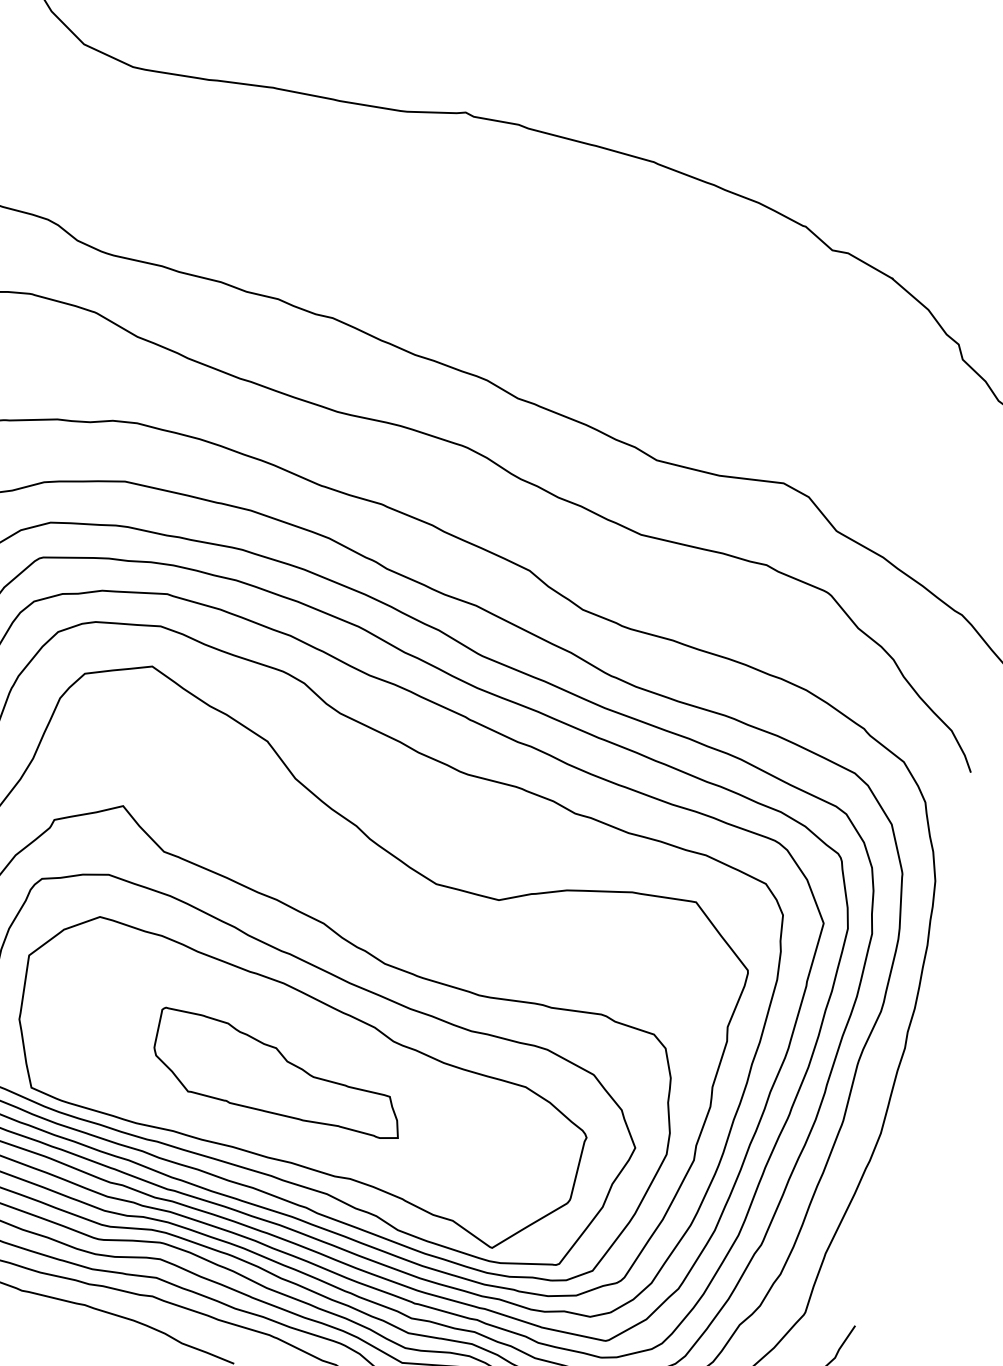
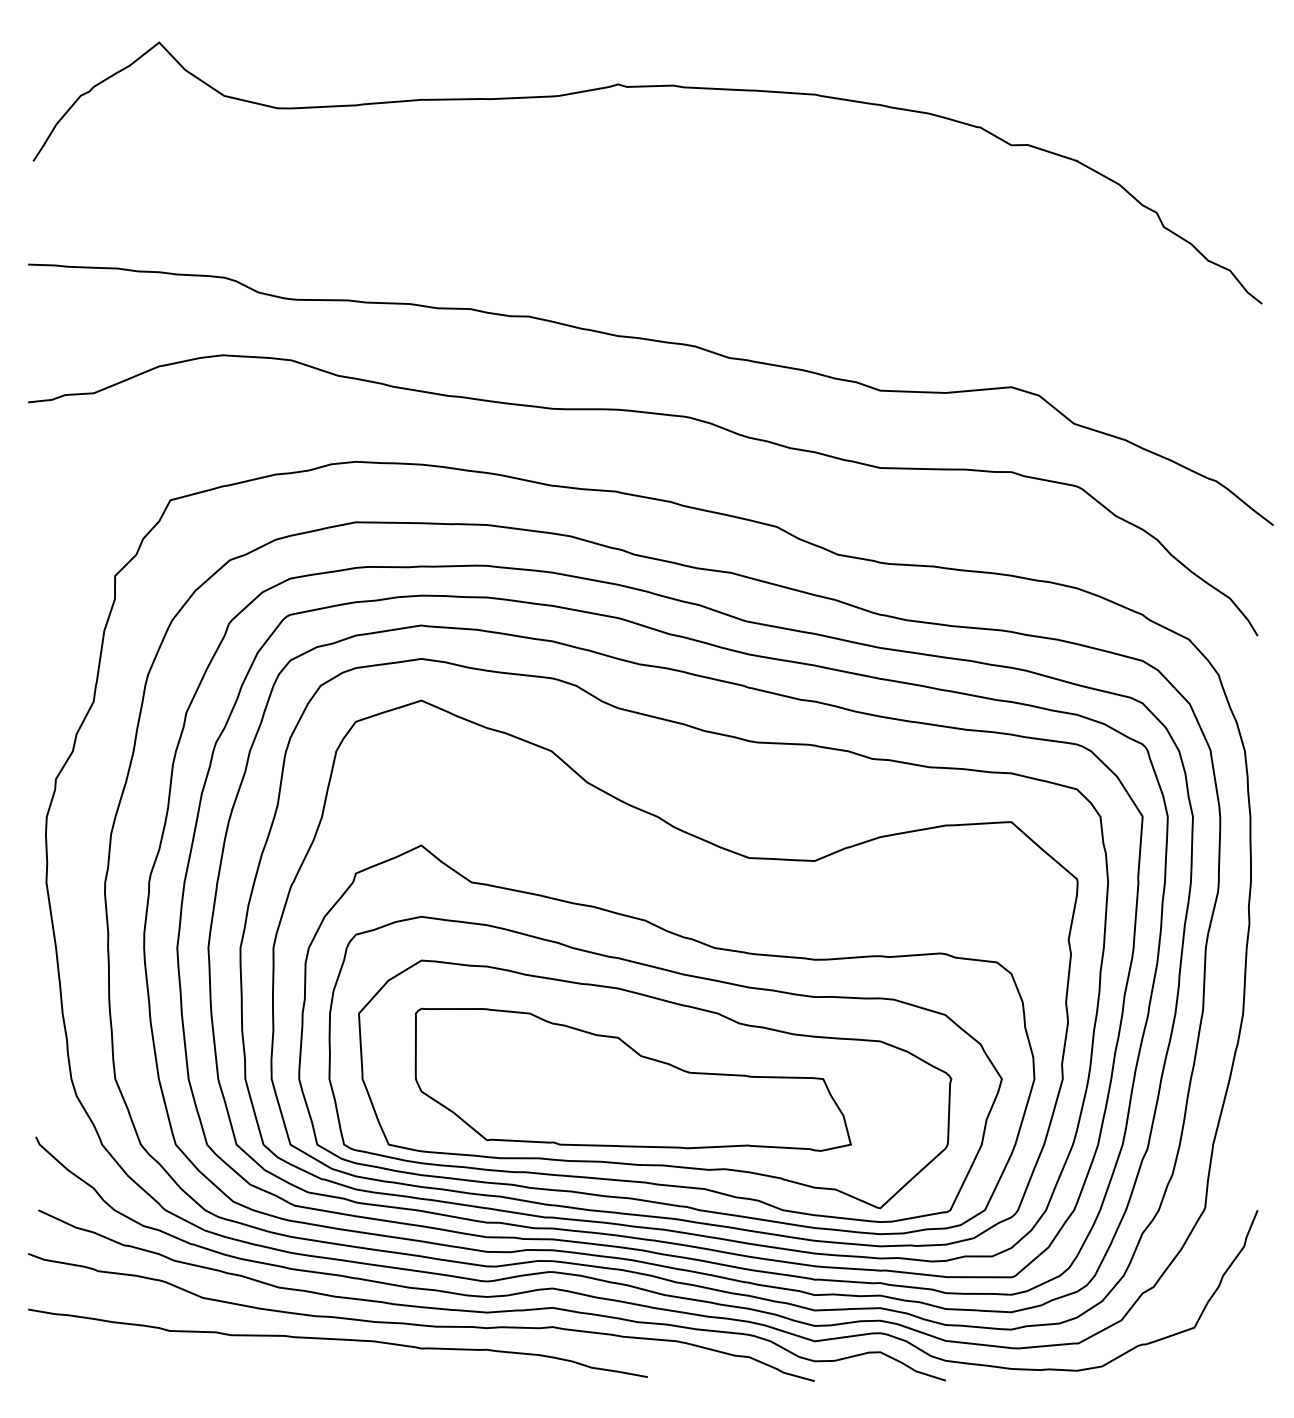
part: (279, 1073) -> (632, 1079), size x1.67

